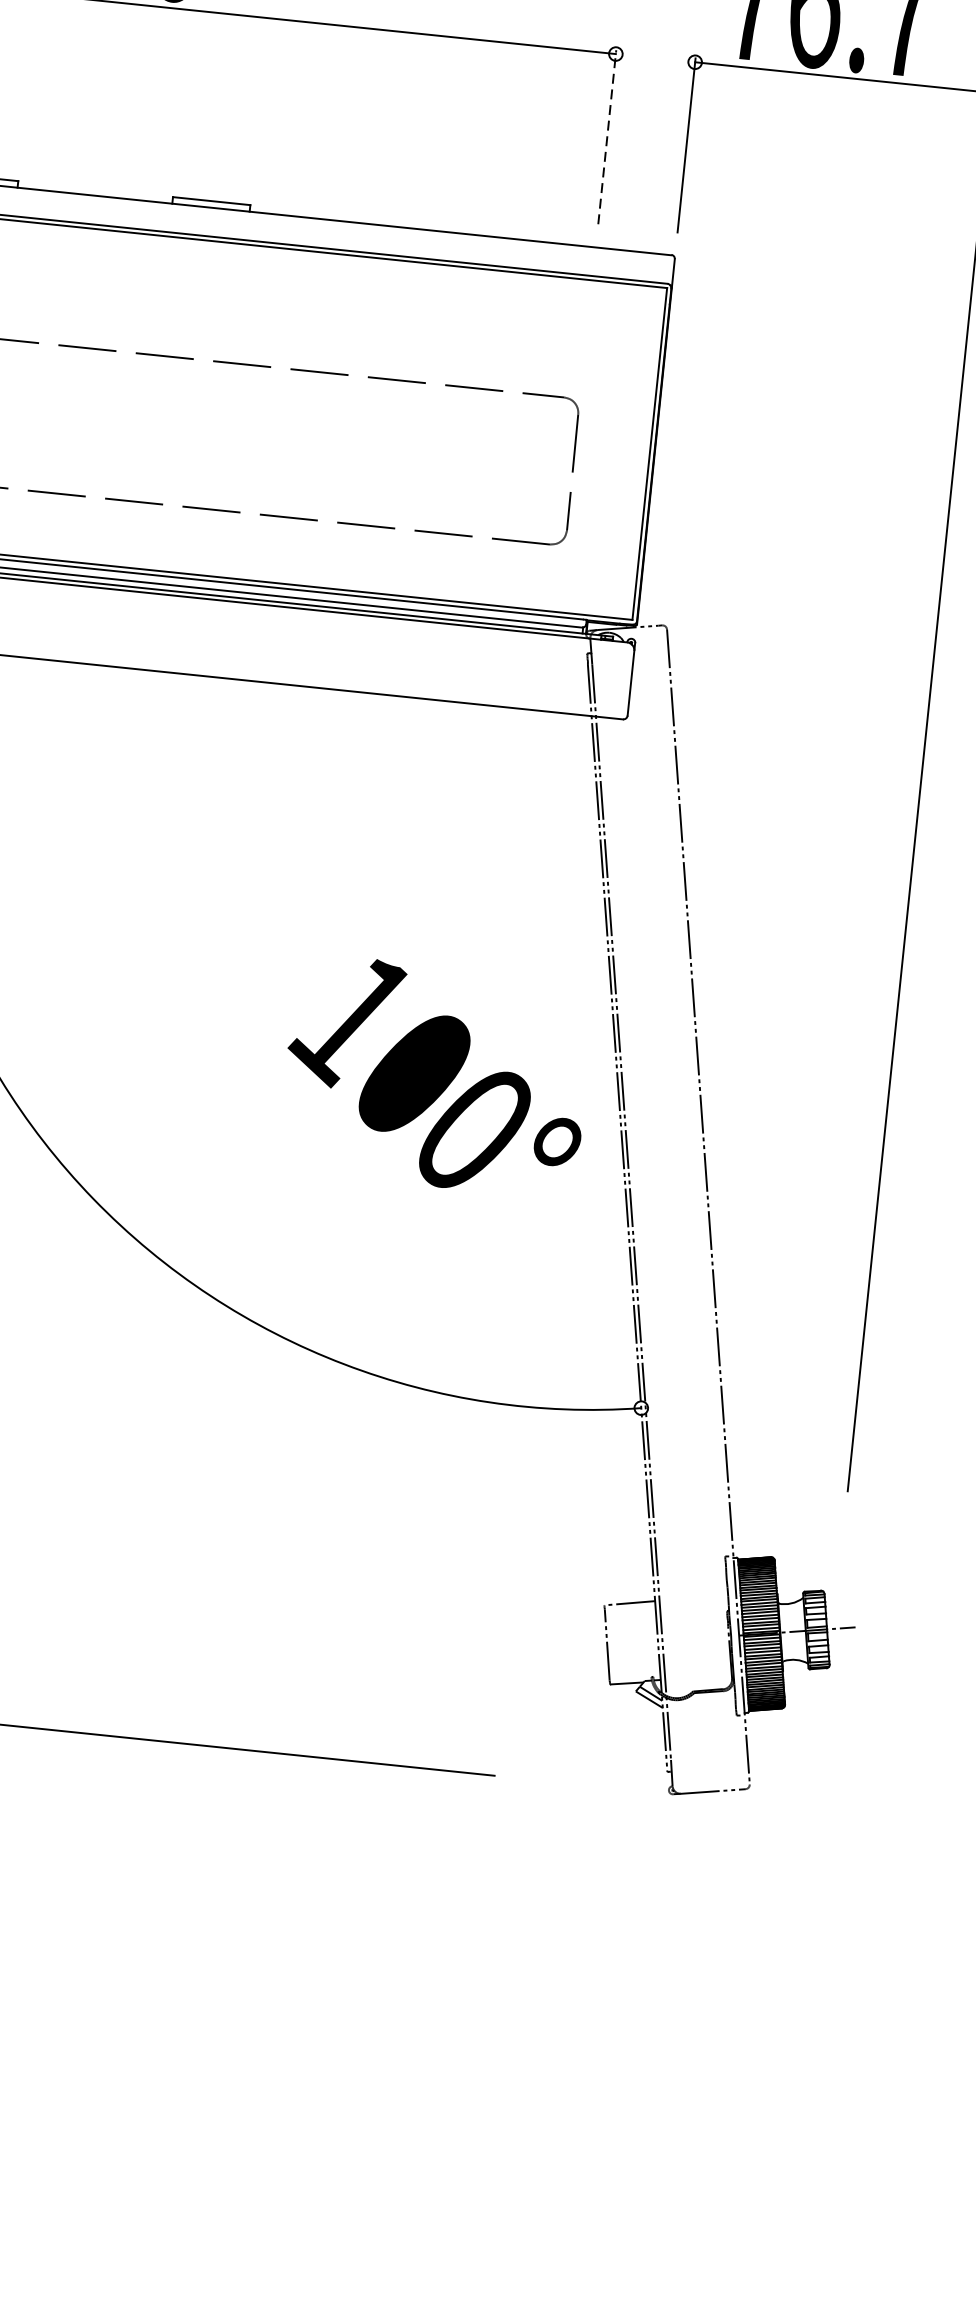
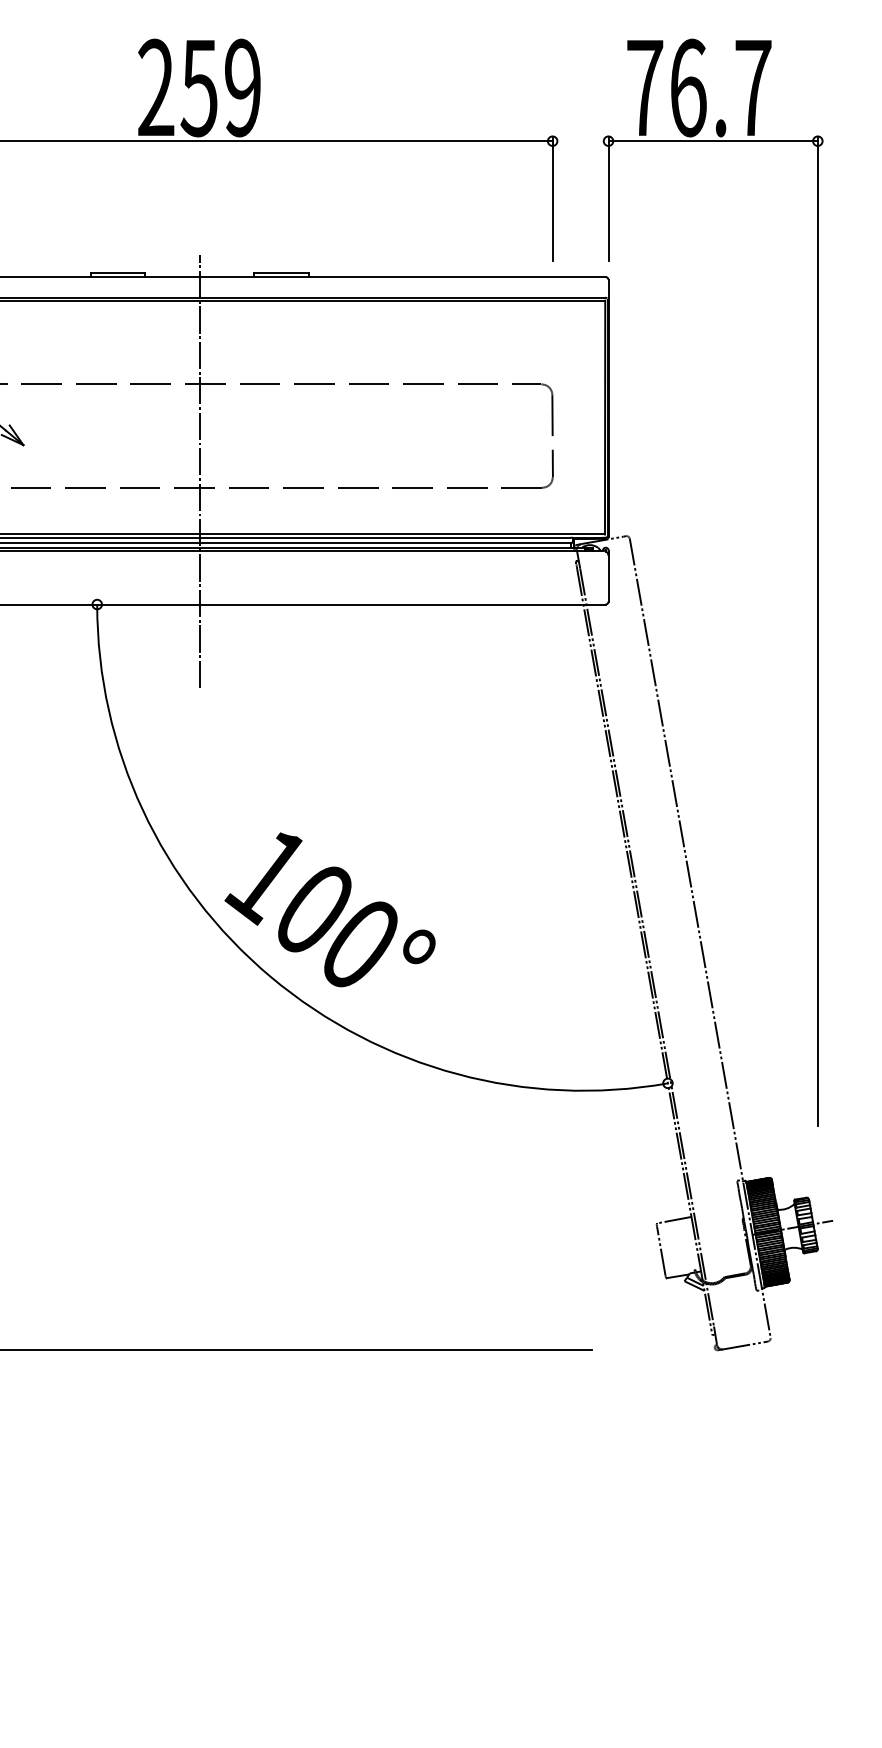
line: (607, 136) -> (552, 199), dashed -> solid
line: (66, 469) -> (199, 470), added
text: (435, 1075) -> (329, 909), moved

